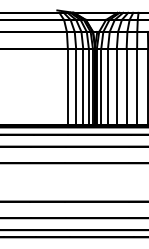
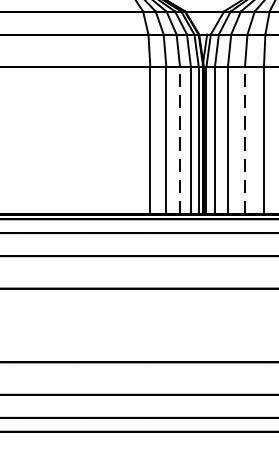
line: (83, 86) -> (180, 140), solid -> dashed
line: (116, 86) -> (244, 140), solid -> dashed

